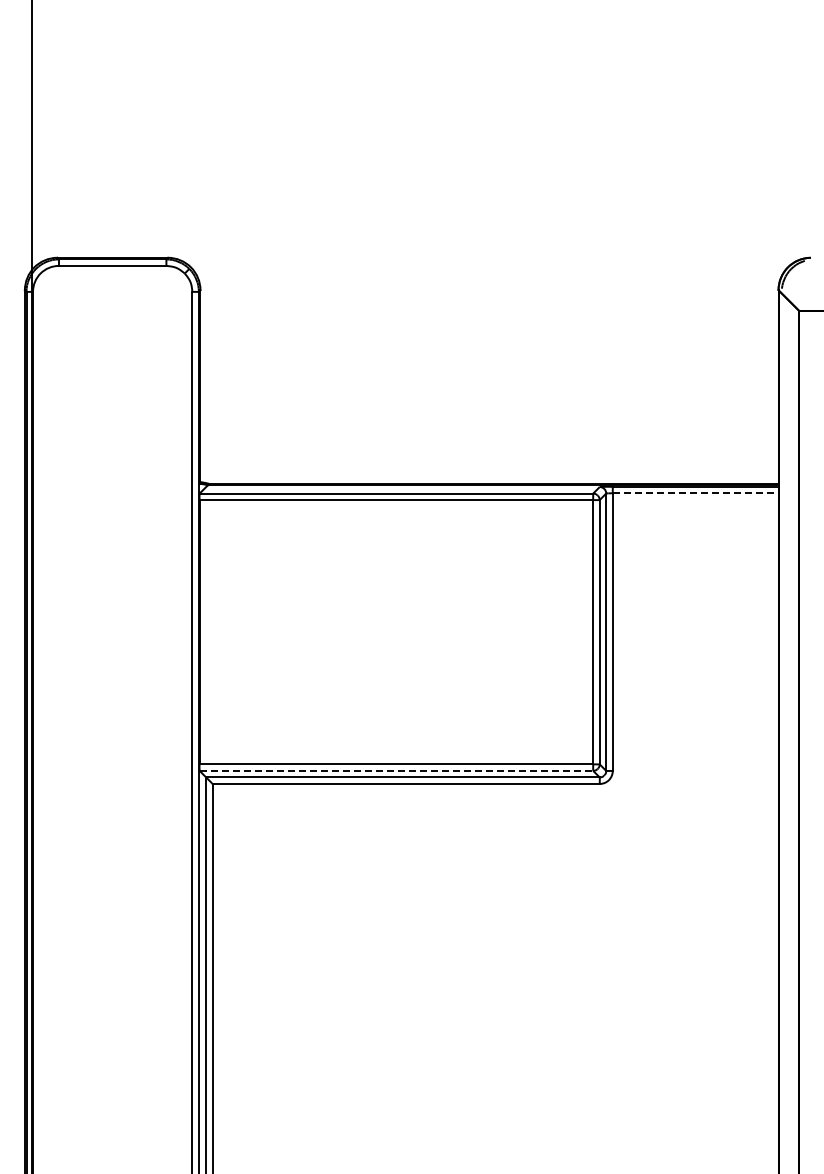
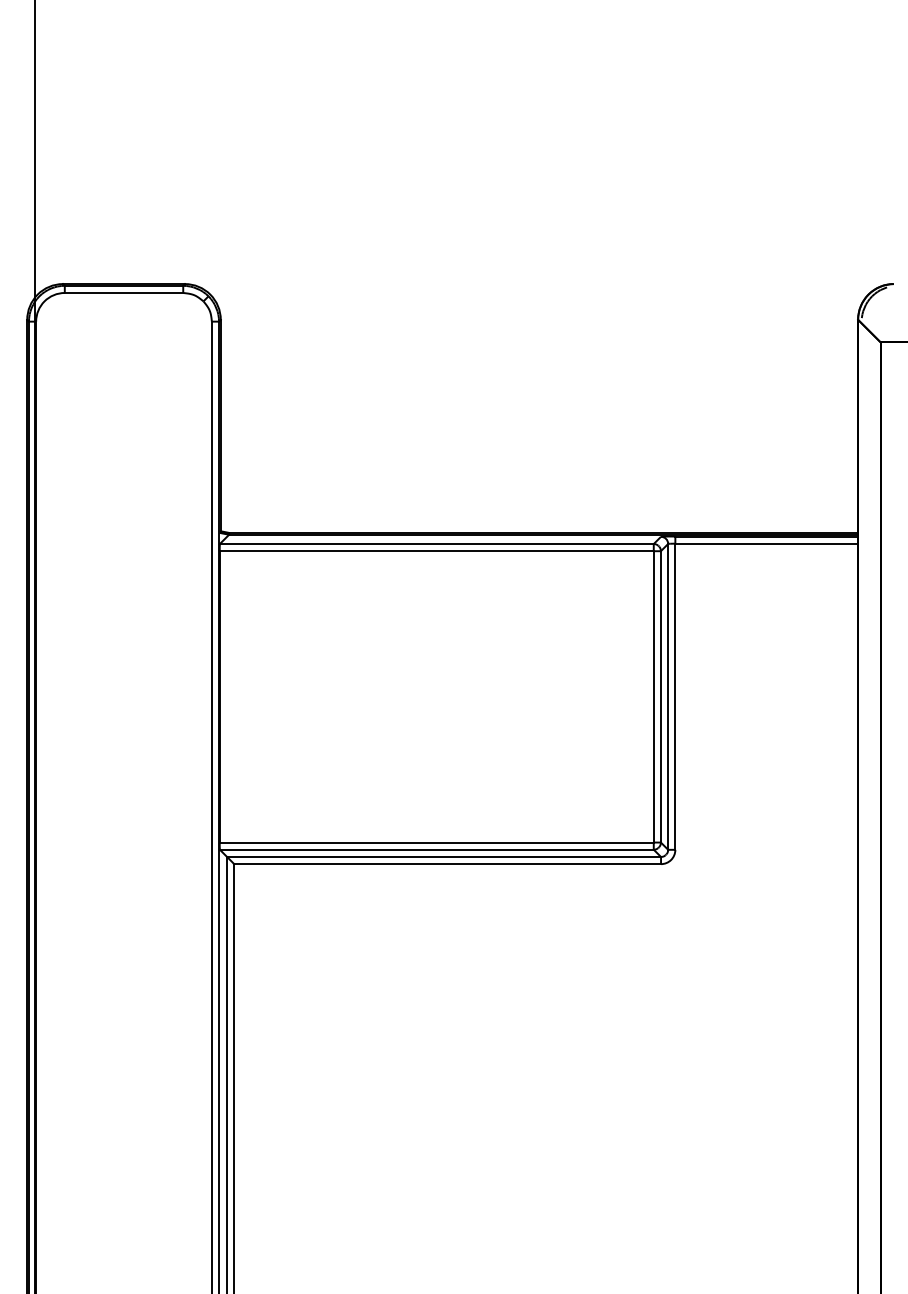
line: (695, 493) -> (766, 543), dashed -> solid
line: (396, 770) -> (436, 849), dashed -> solid

